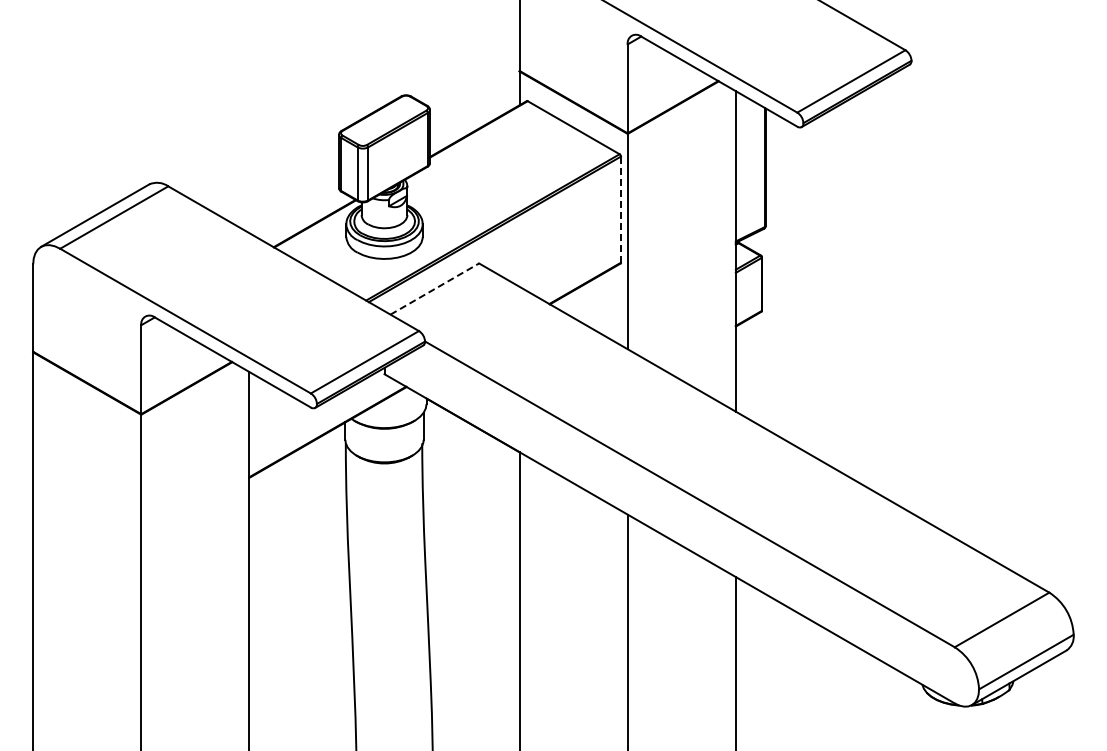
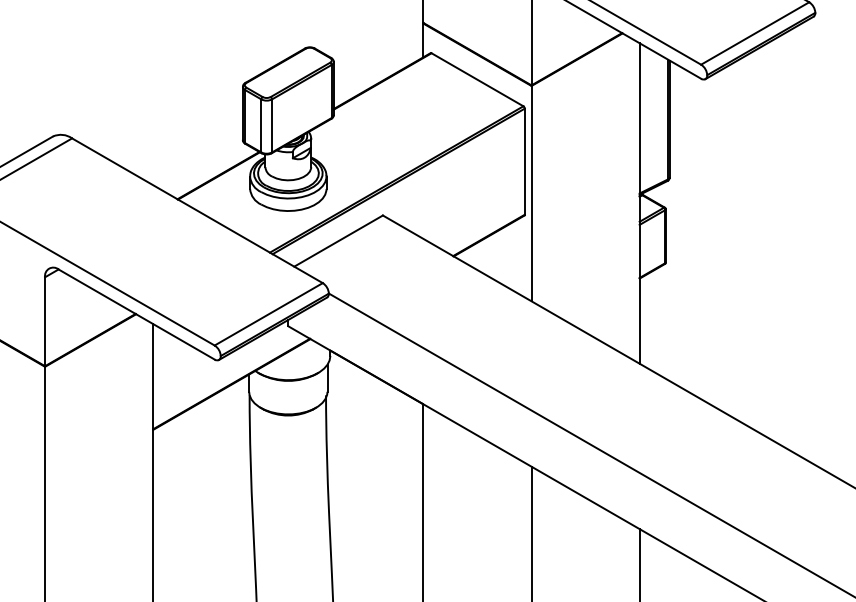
line: (621, 209) -> (525, 161), dashed -> solid
line: (435, 288) -> (339, 240), dashed -> solid

